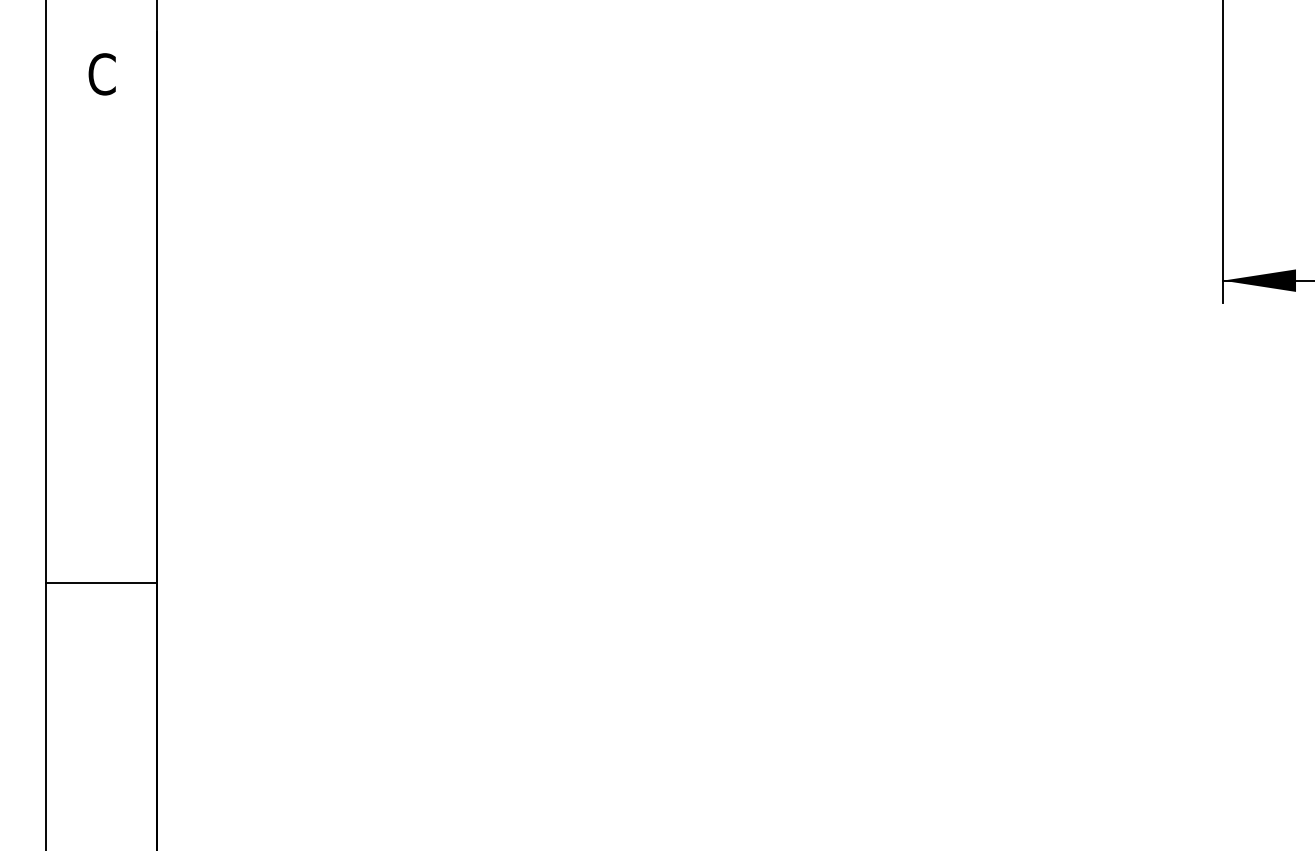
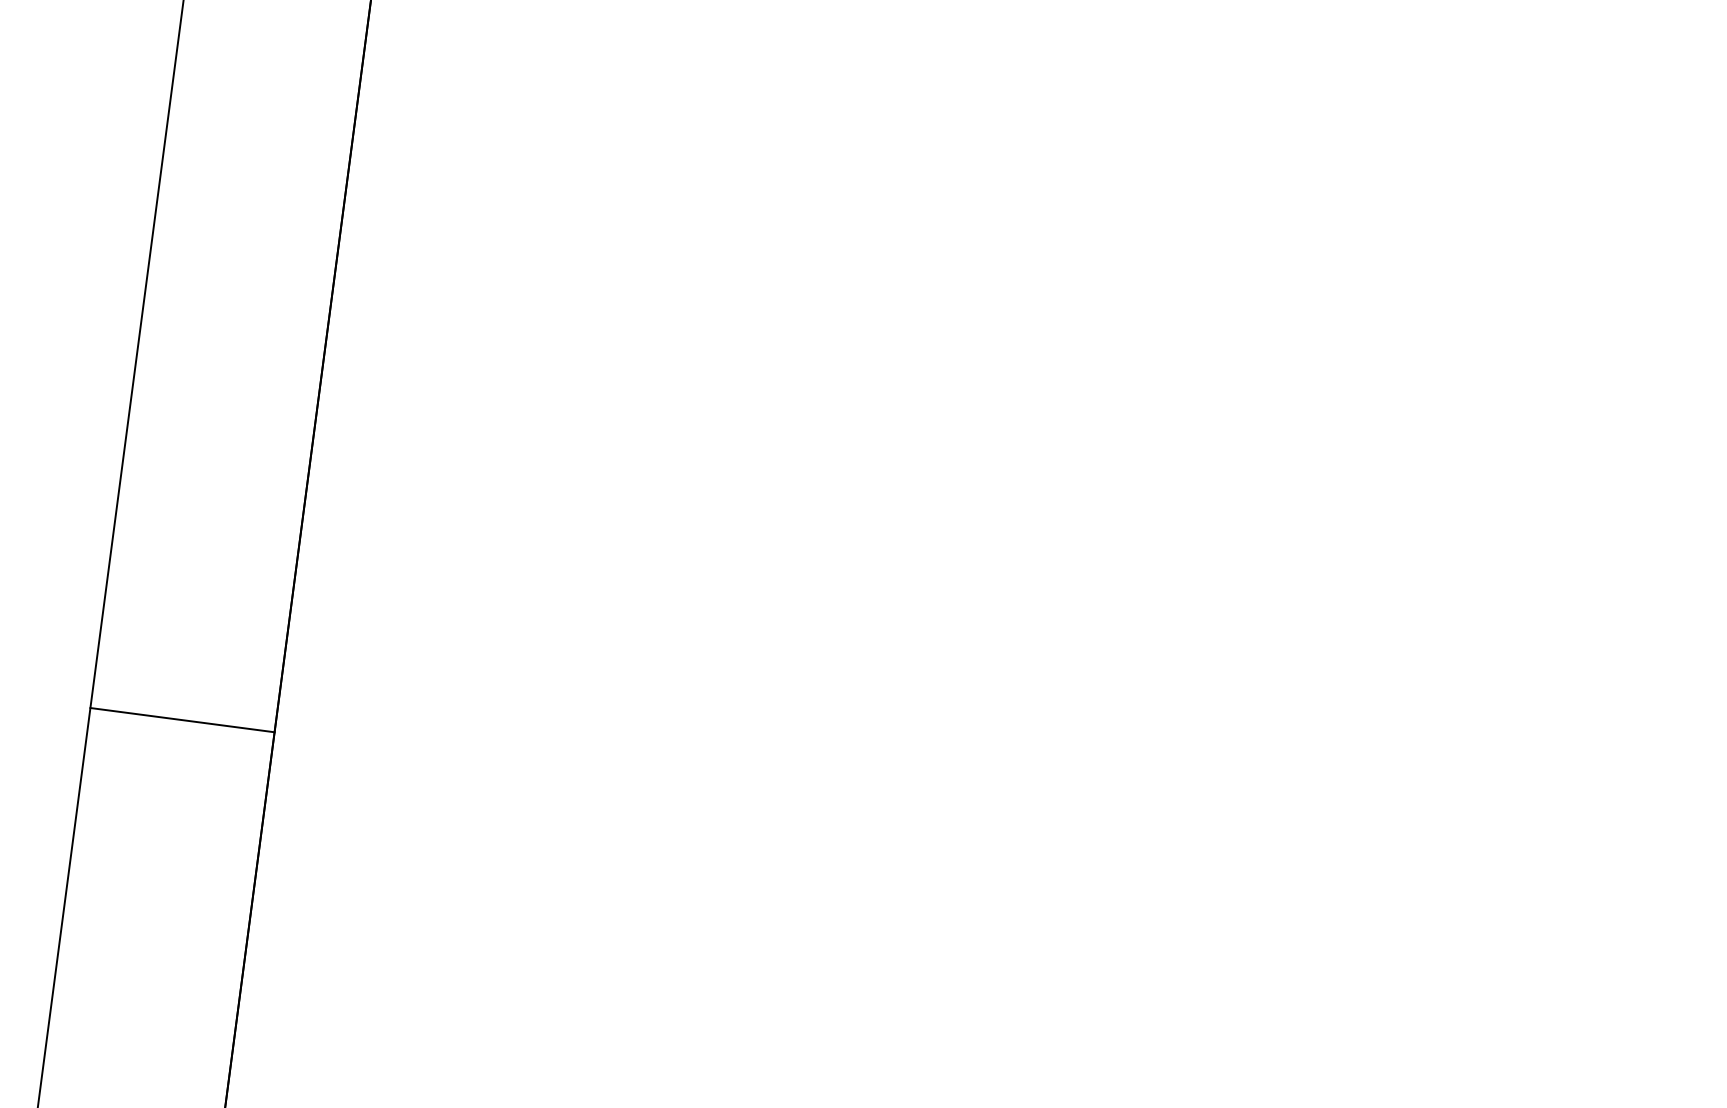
line: (101, 583) -> (182, 720), moved

